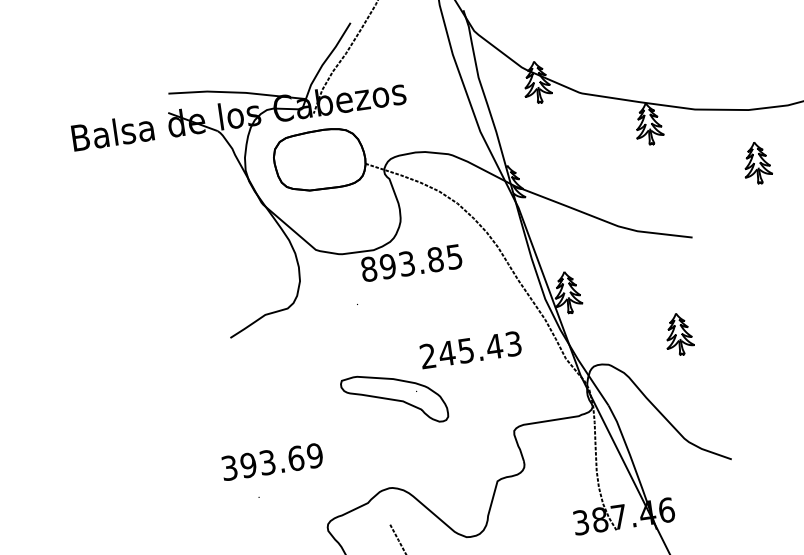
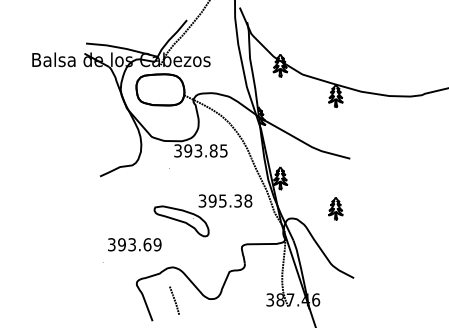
part: (756, 163) -> (389, 124), removed
text: (367, 268) -> (177, 150), 893.85 -> 393.85
text: (470, 349) -> (225, 200), 245.43 -> 395.38
text: (271, 461) -> (134, 244), moved

